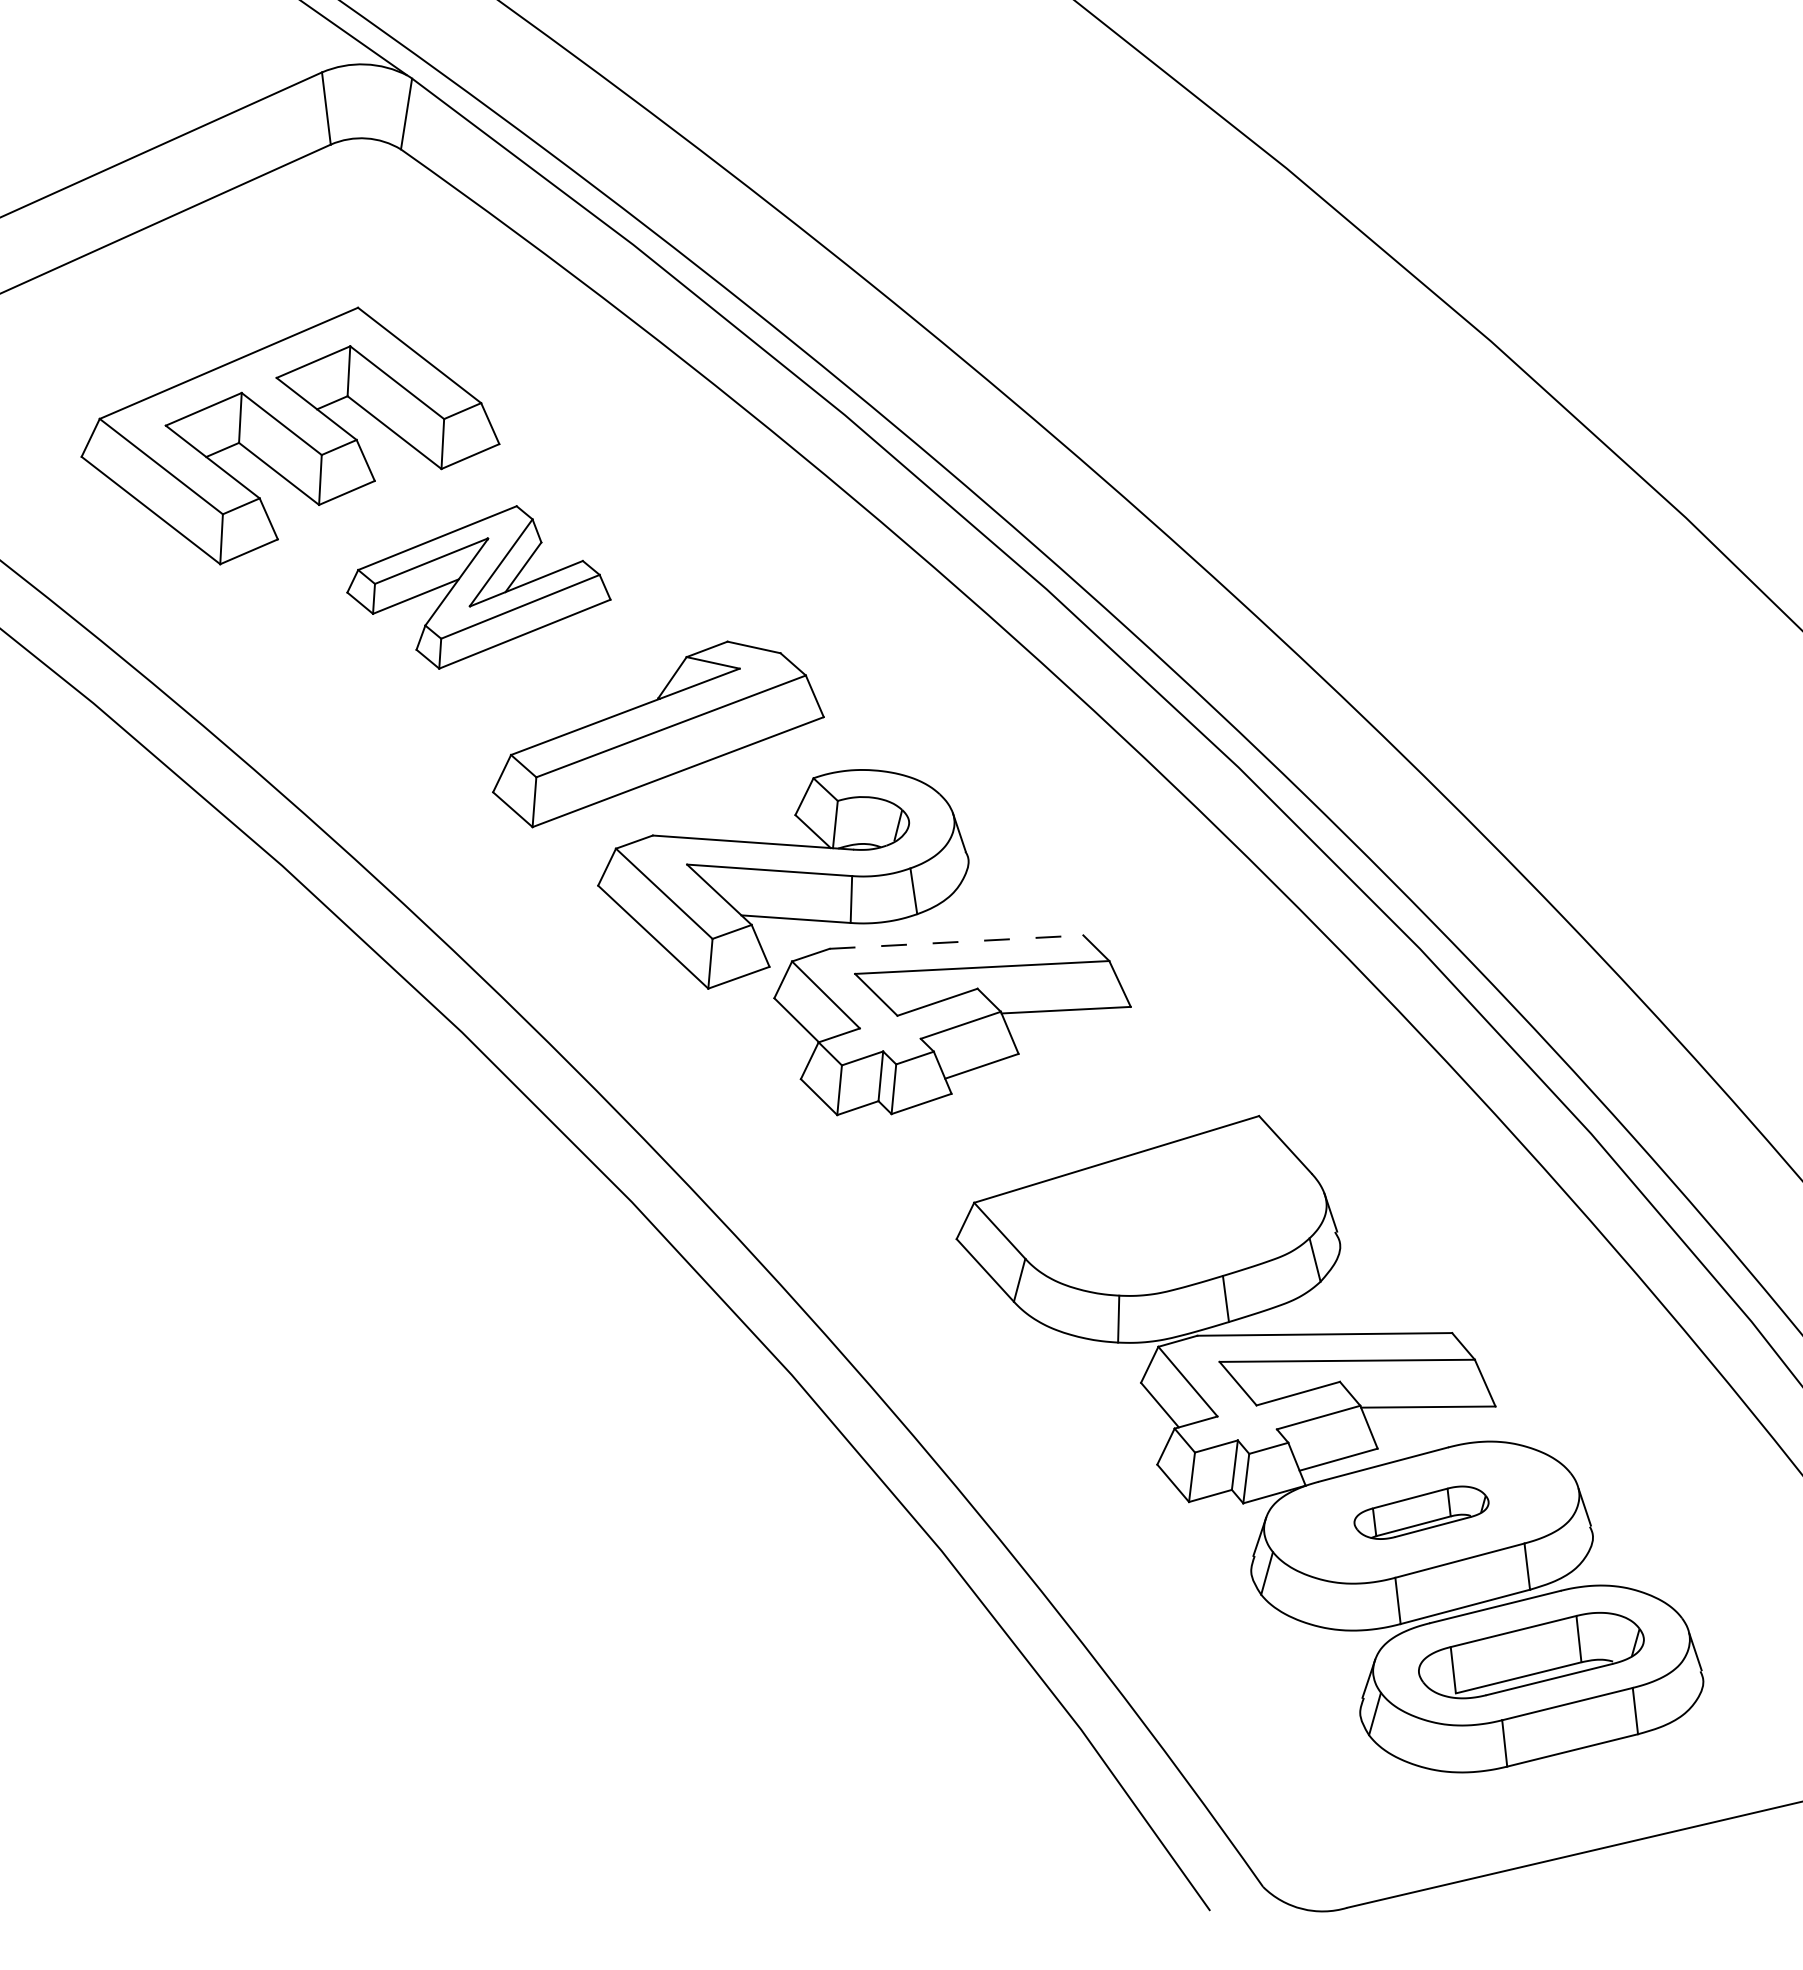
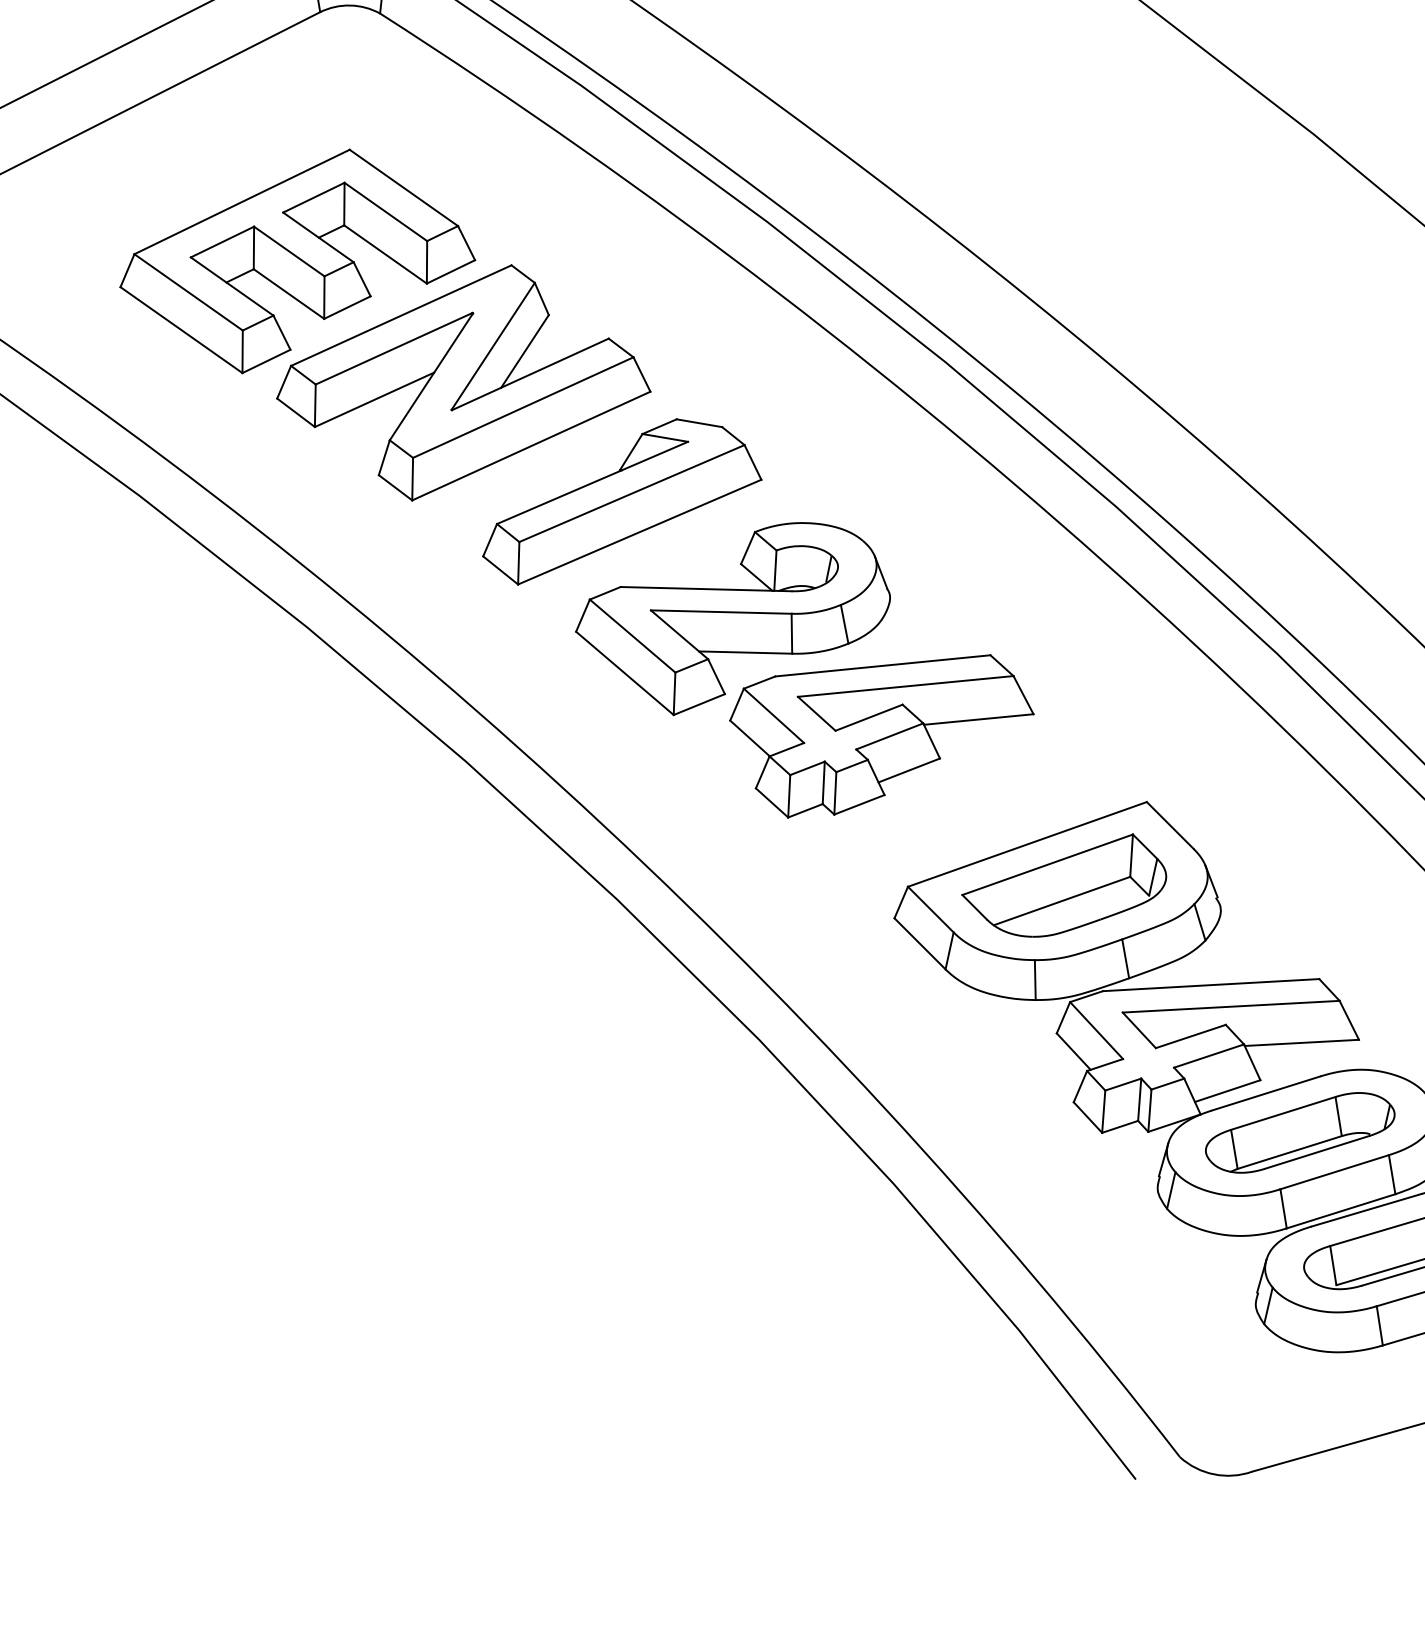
part: (478, 587) -> (462, 382), size x1.67
line: (957, 942) -> (883, 666), dashed -> solid
part: (1157, 1210) -> (1064, 886), added
part: (1421, 1512) -> (1300, 1132), size x1.67

